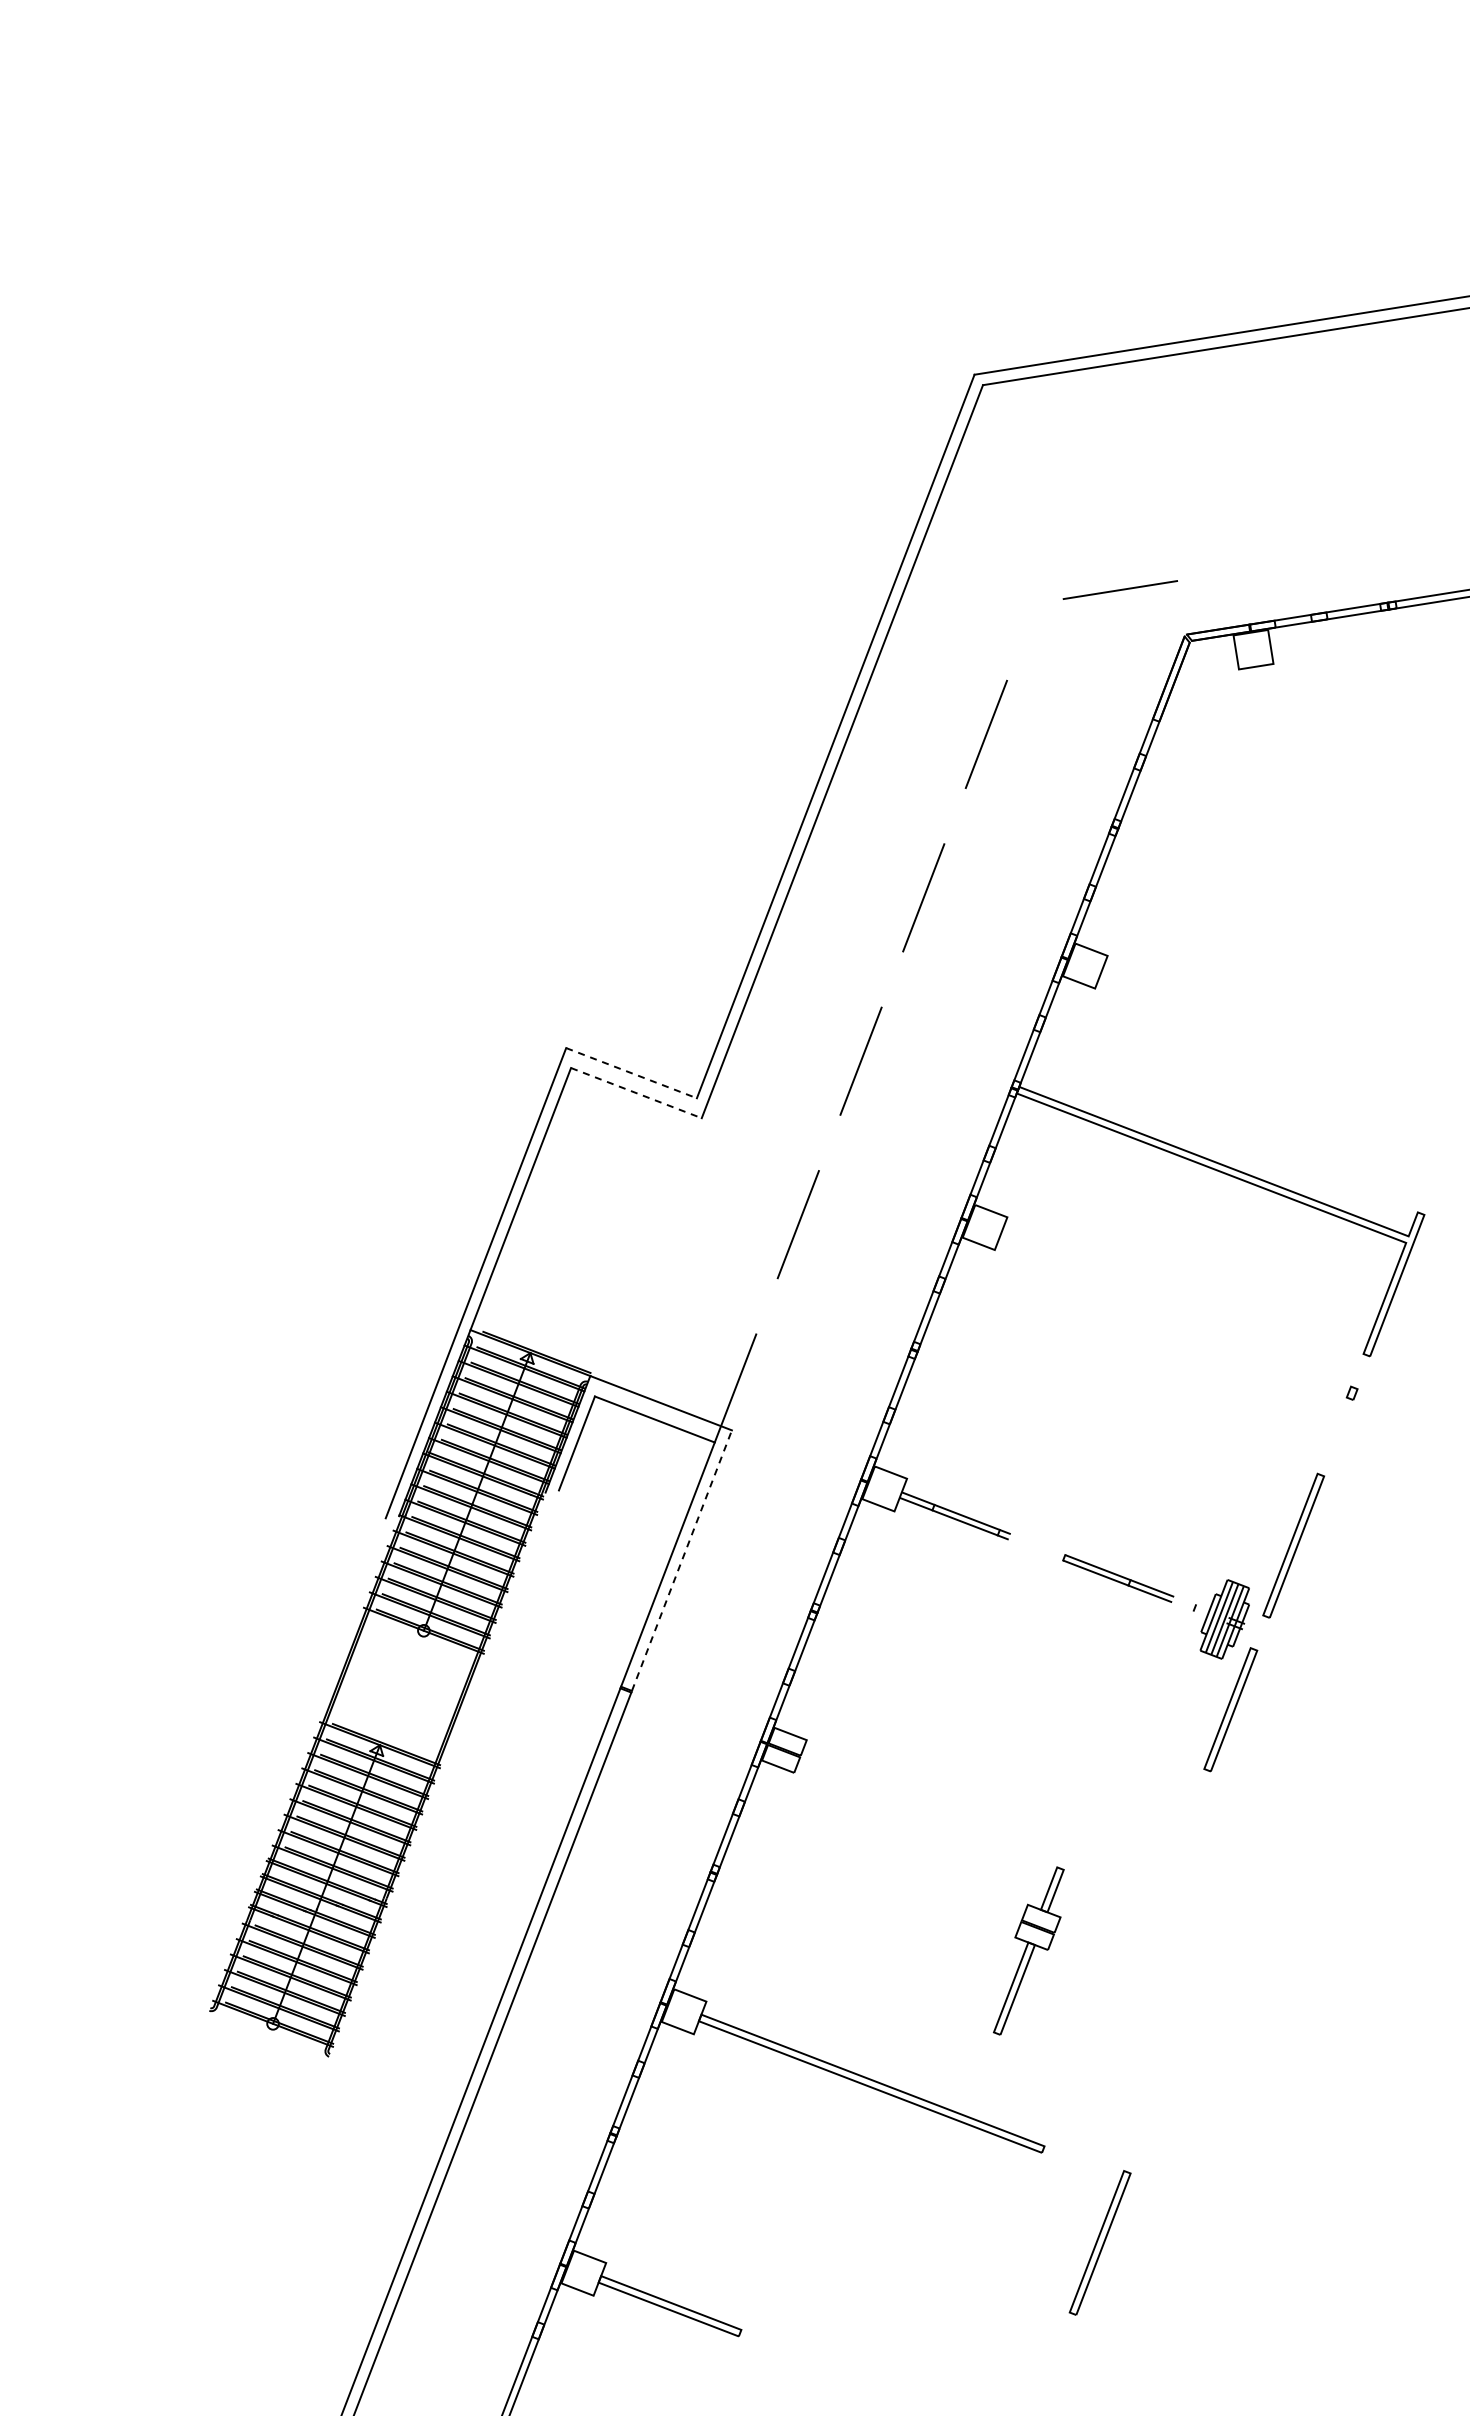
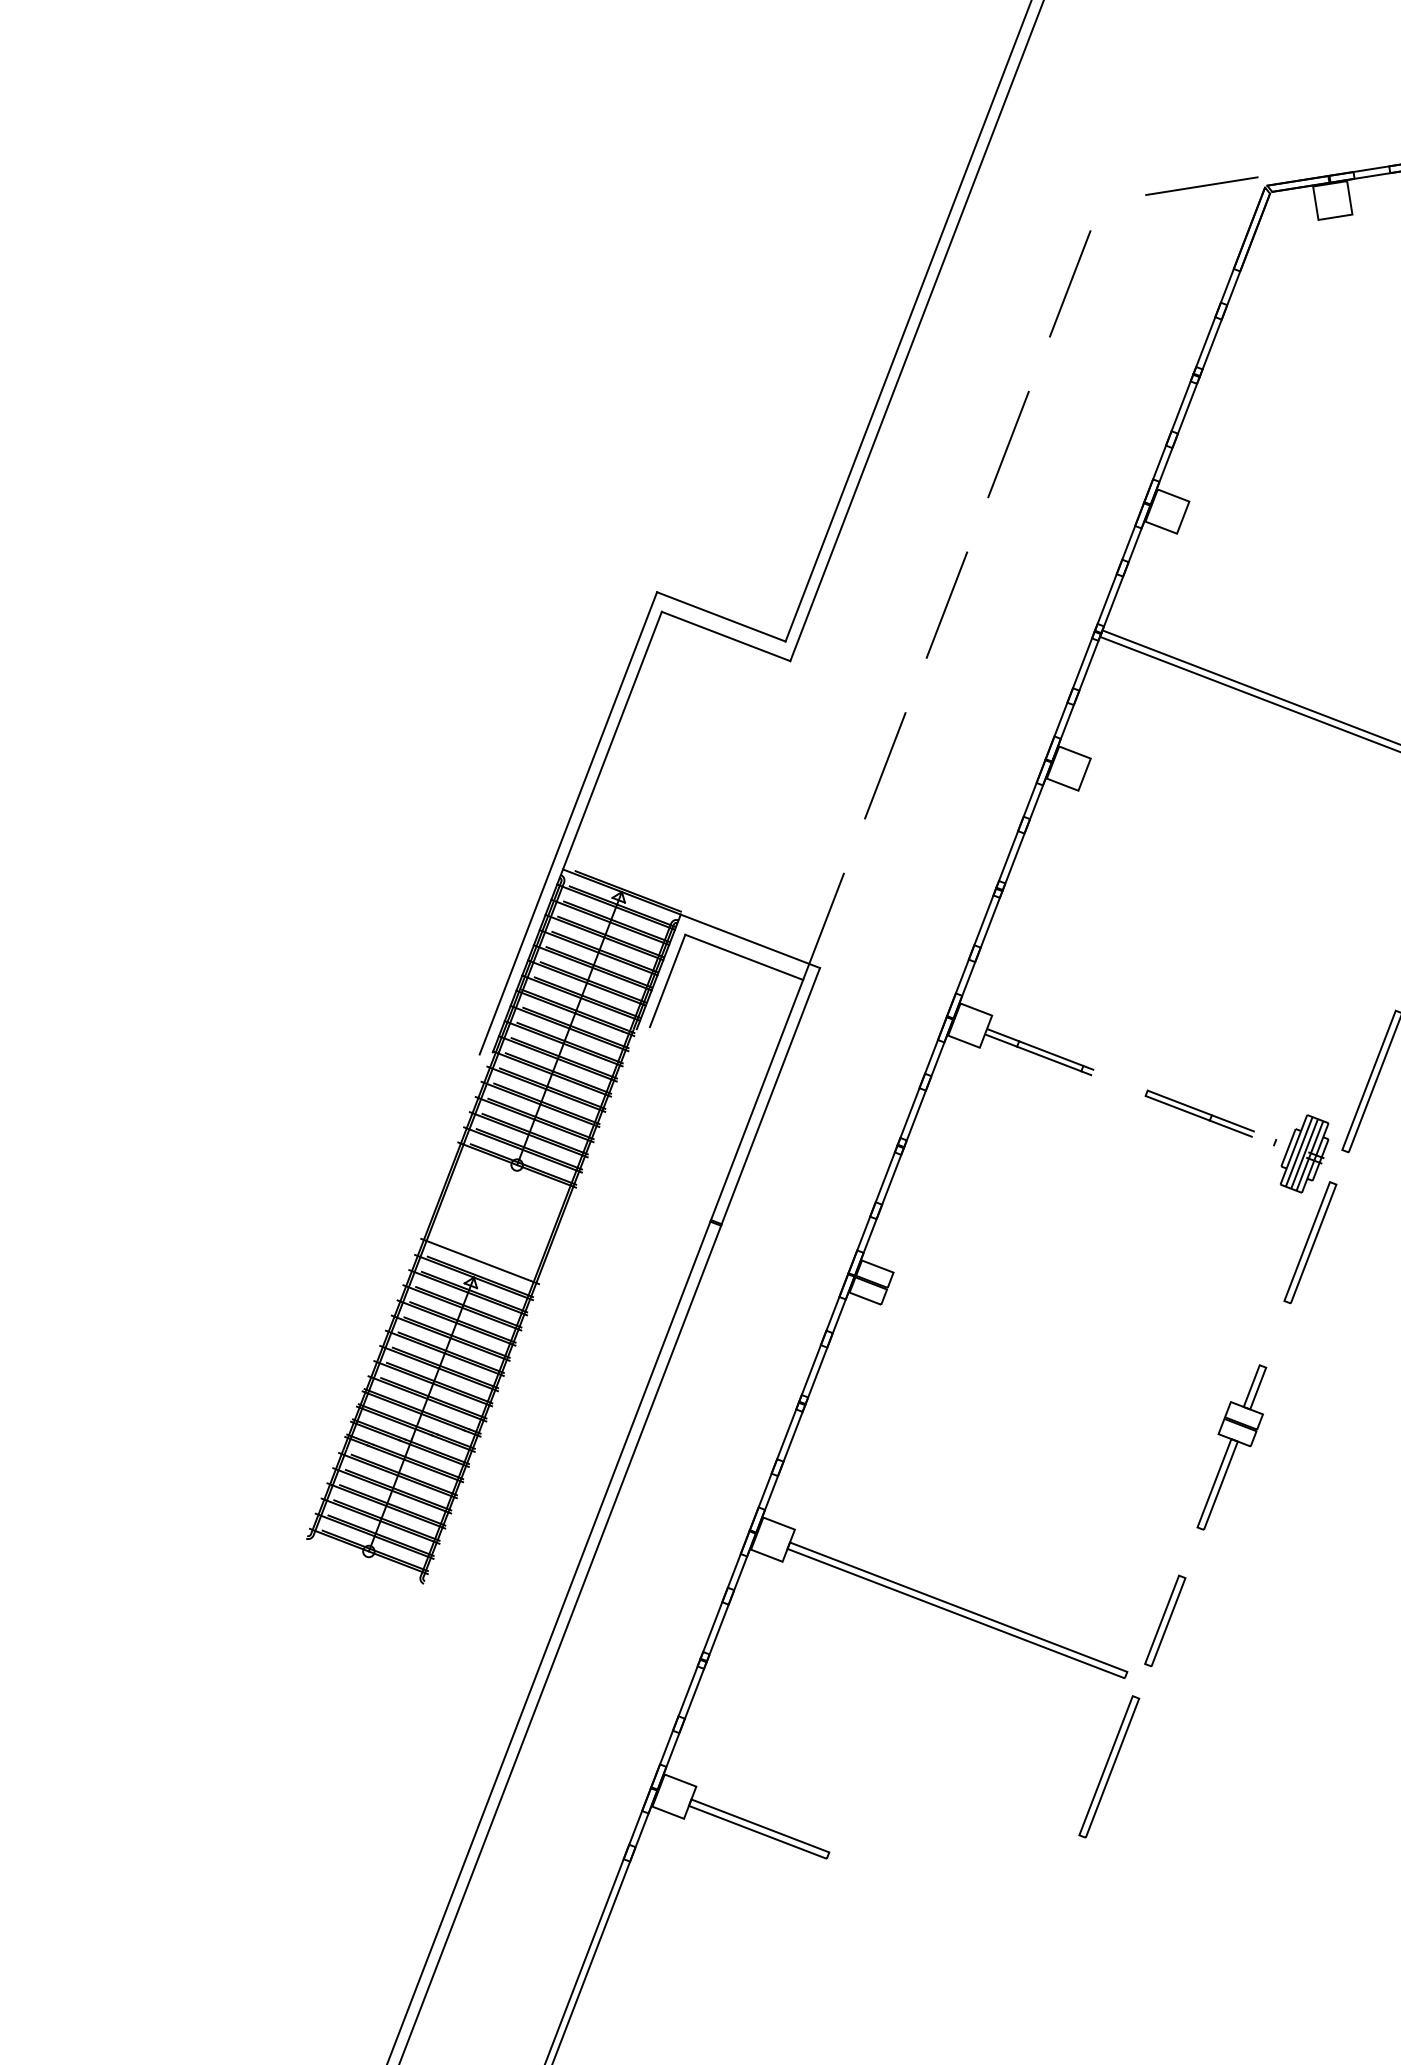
line: (1119, 589) -> (1201, 185), moved
line: (632, 1073) -> (722, 617), dashed -> solid
line: (636, 1093) -> (726, 636), dashed -> solid
line: (681, 1560) -> (770, 1095), dashed -> solid
line: (386, 1728) -> (480, 1261), added
part: (1028, 1950) -> (1231, 1446), moved
part: (1082, 2094) -> (1164, 1620), added
part: (1099, 2242) -> (1108, 1766), moved

